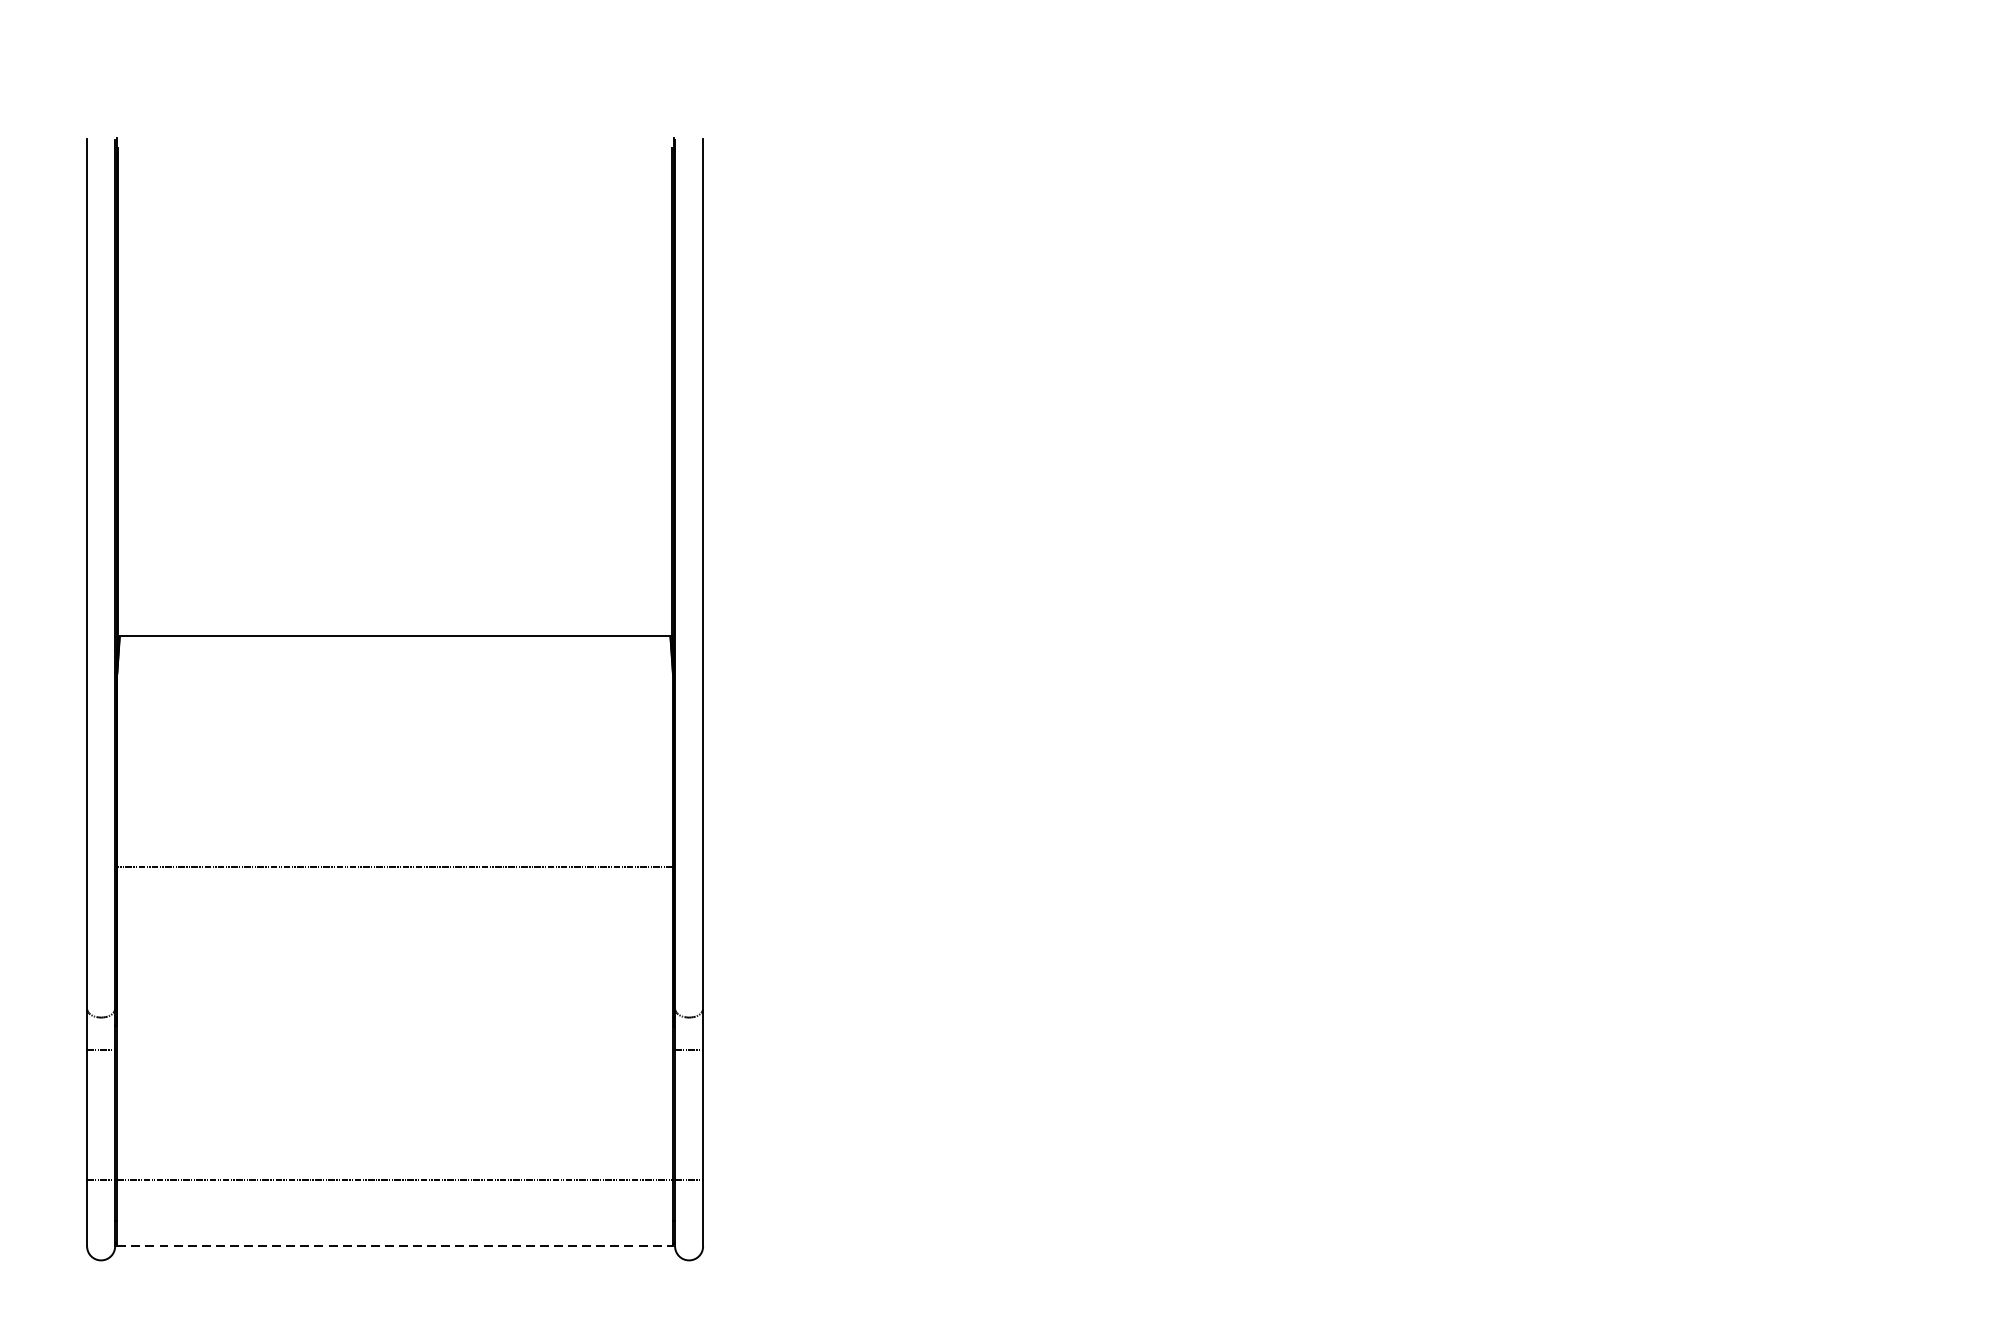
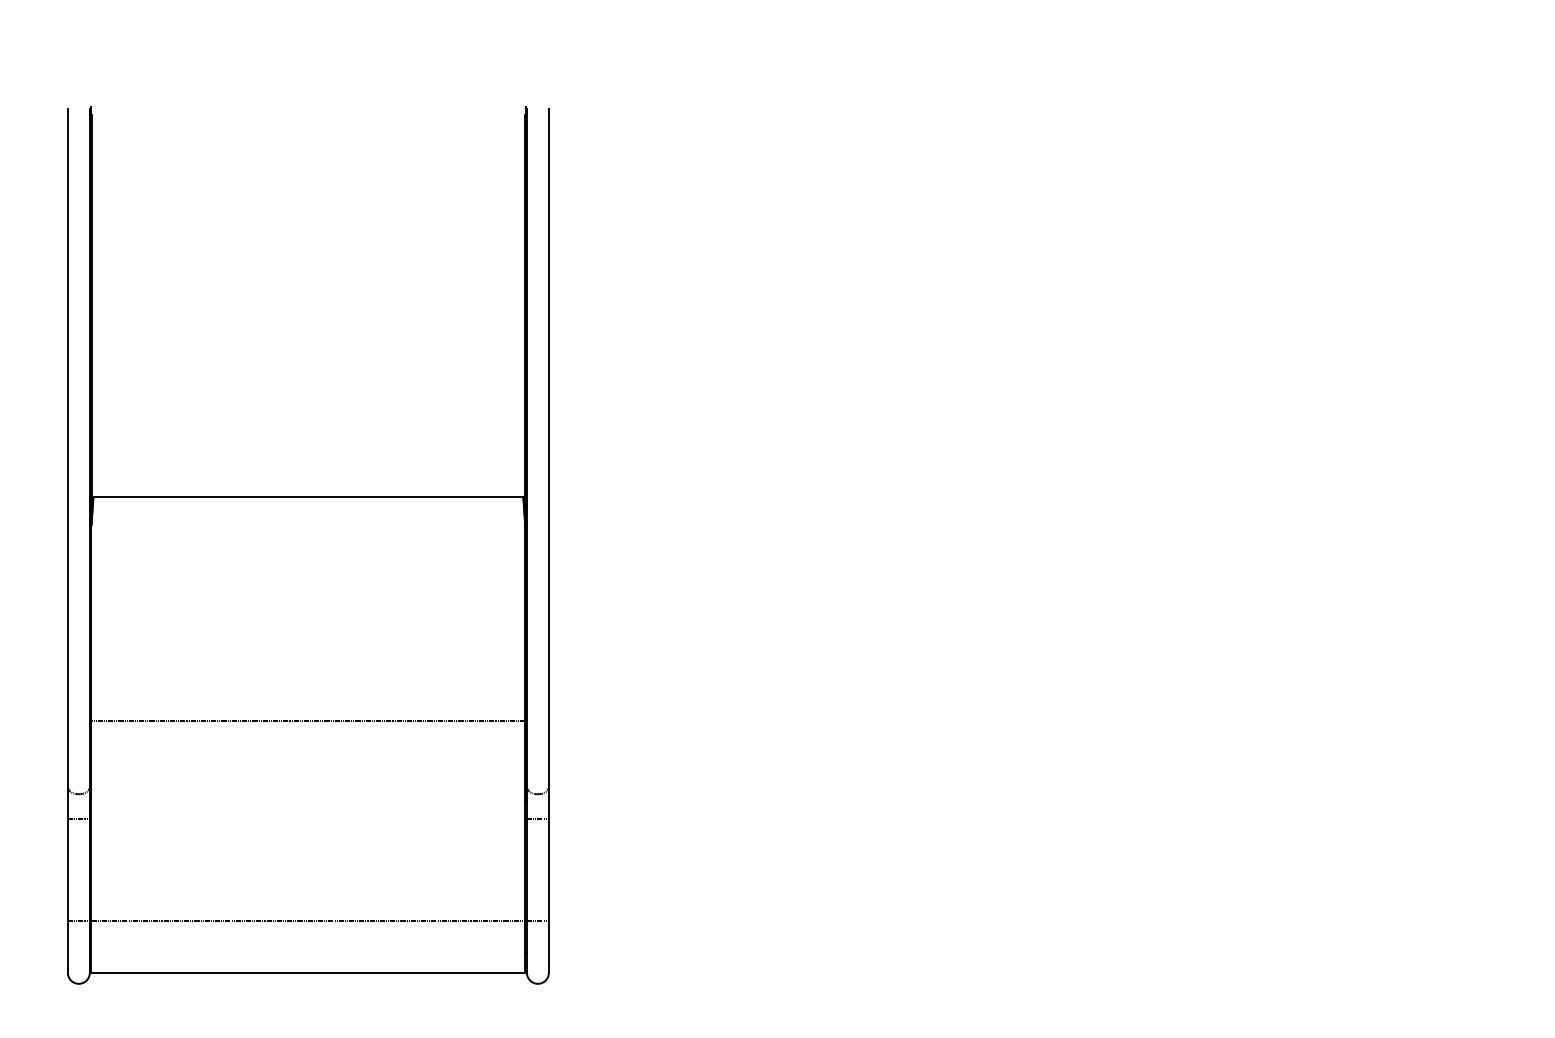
line: (395, 866) -> (308, 721), moved
line: (395, 1245) -> (308, 972), dashed -> solid

